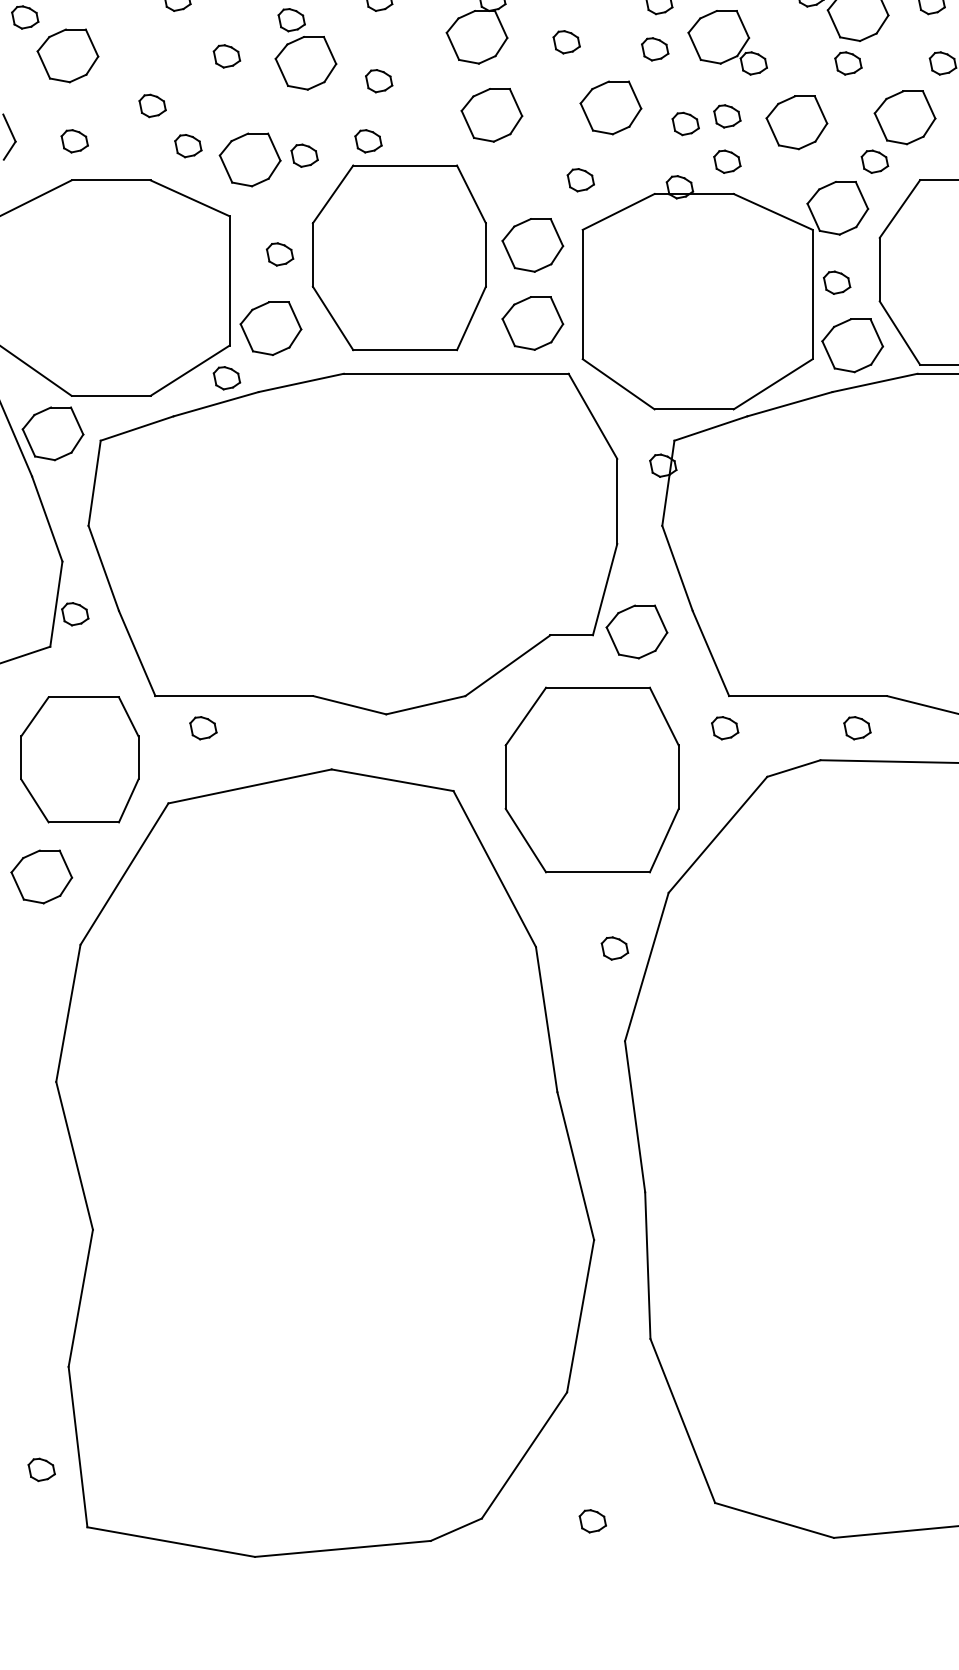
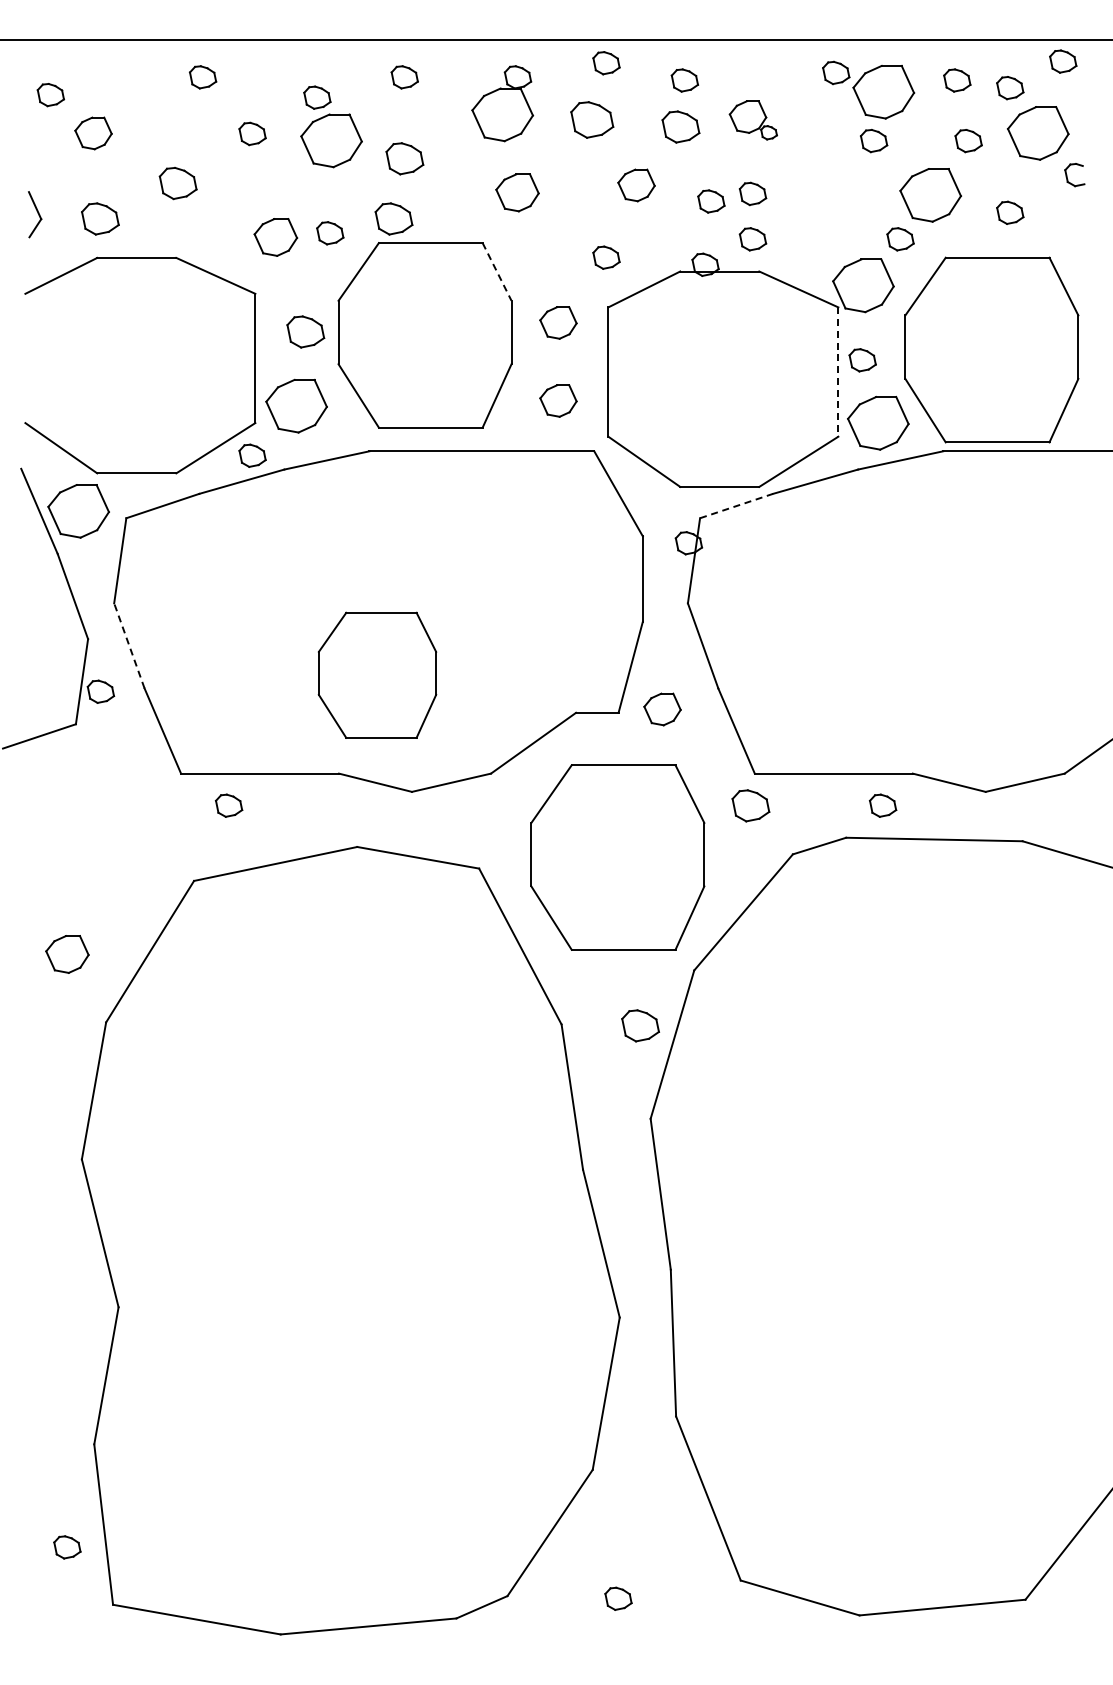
part: (566, 41) -> (592, 119), size x1.6
part: (727, 42) -> (753, 120), size x0.6
part: (654, 48) -> (680, 126), size x1.4
part: (67, 55) -> (93, 133), size x0.6
part: (378, 80) -> (404, 158), size x1.4
part: (152, 105) -> (178, 183), size x1.4
part: (610, 107) -> (636, 185), size x0.6
part: (491, 114) -> (517, 192), size x0.7
part: (796, 122) -> (822, 200), removed
part: (74, 140) -> (100, 218), size x1.4
part: (368, 140) -> (394, 218), size x1.4
part: (187, 145) -> (213, 223), removed
part: (249, 159) -> (275, 237), size x0.7
line: (471, 194) -> (497, 272), solid -> dashed
part: (532, 244) -> (558, 322), size x0.6
part: (279, 253) -> (305, 331), size x1.4
line: (812, 294) -> (838, 372), solid -> dashed
part: (532, 322) -> (558, 400), size x0.6
line: (711, 427) -> (737, 505), solid -> dashed
line: (103, 567) -> (129, 645), solid -> dashed
part: (636, 631) -> (662, 709), size x0.6
part: (724, 727) -> (750, 805), size x1.4
part: (79, 758) -> (377, 674), moved
part: (41, 876) -> (67, 954), size x0.7
part: (614, 948) -> (640, 1026), size x1.4

